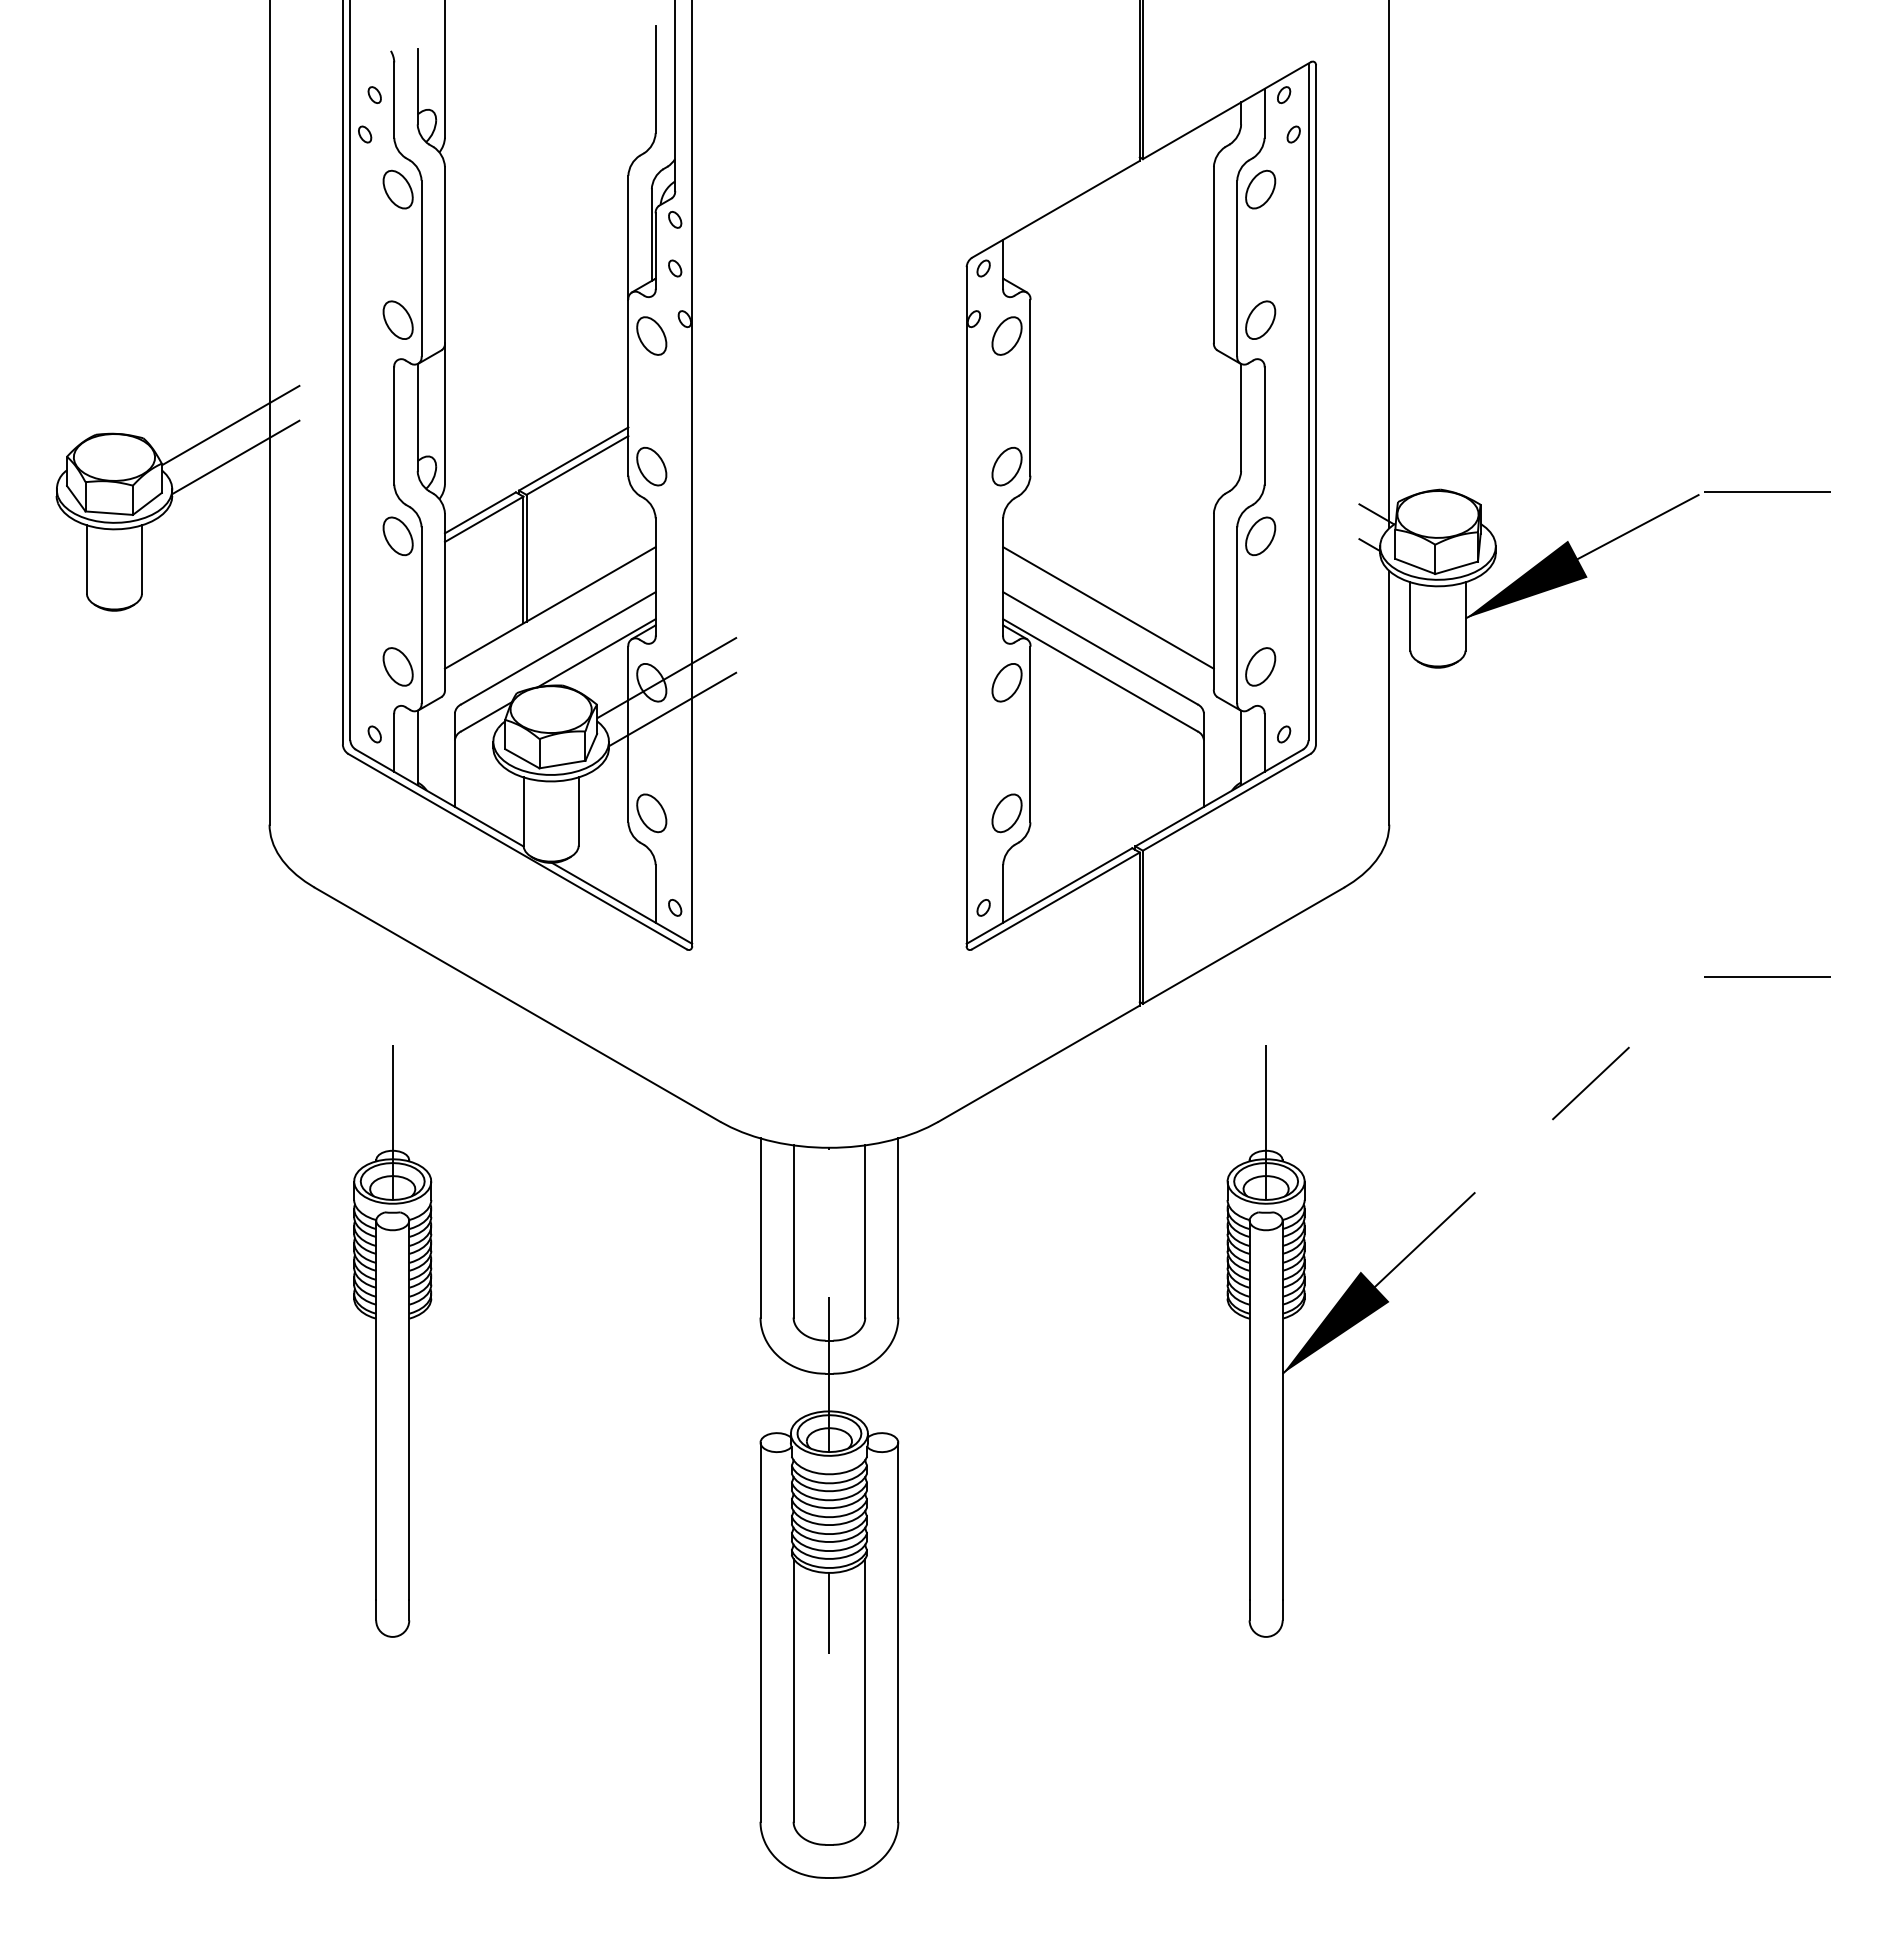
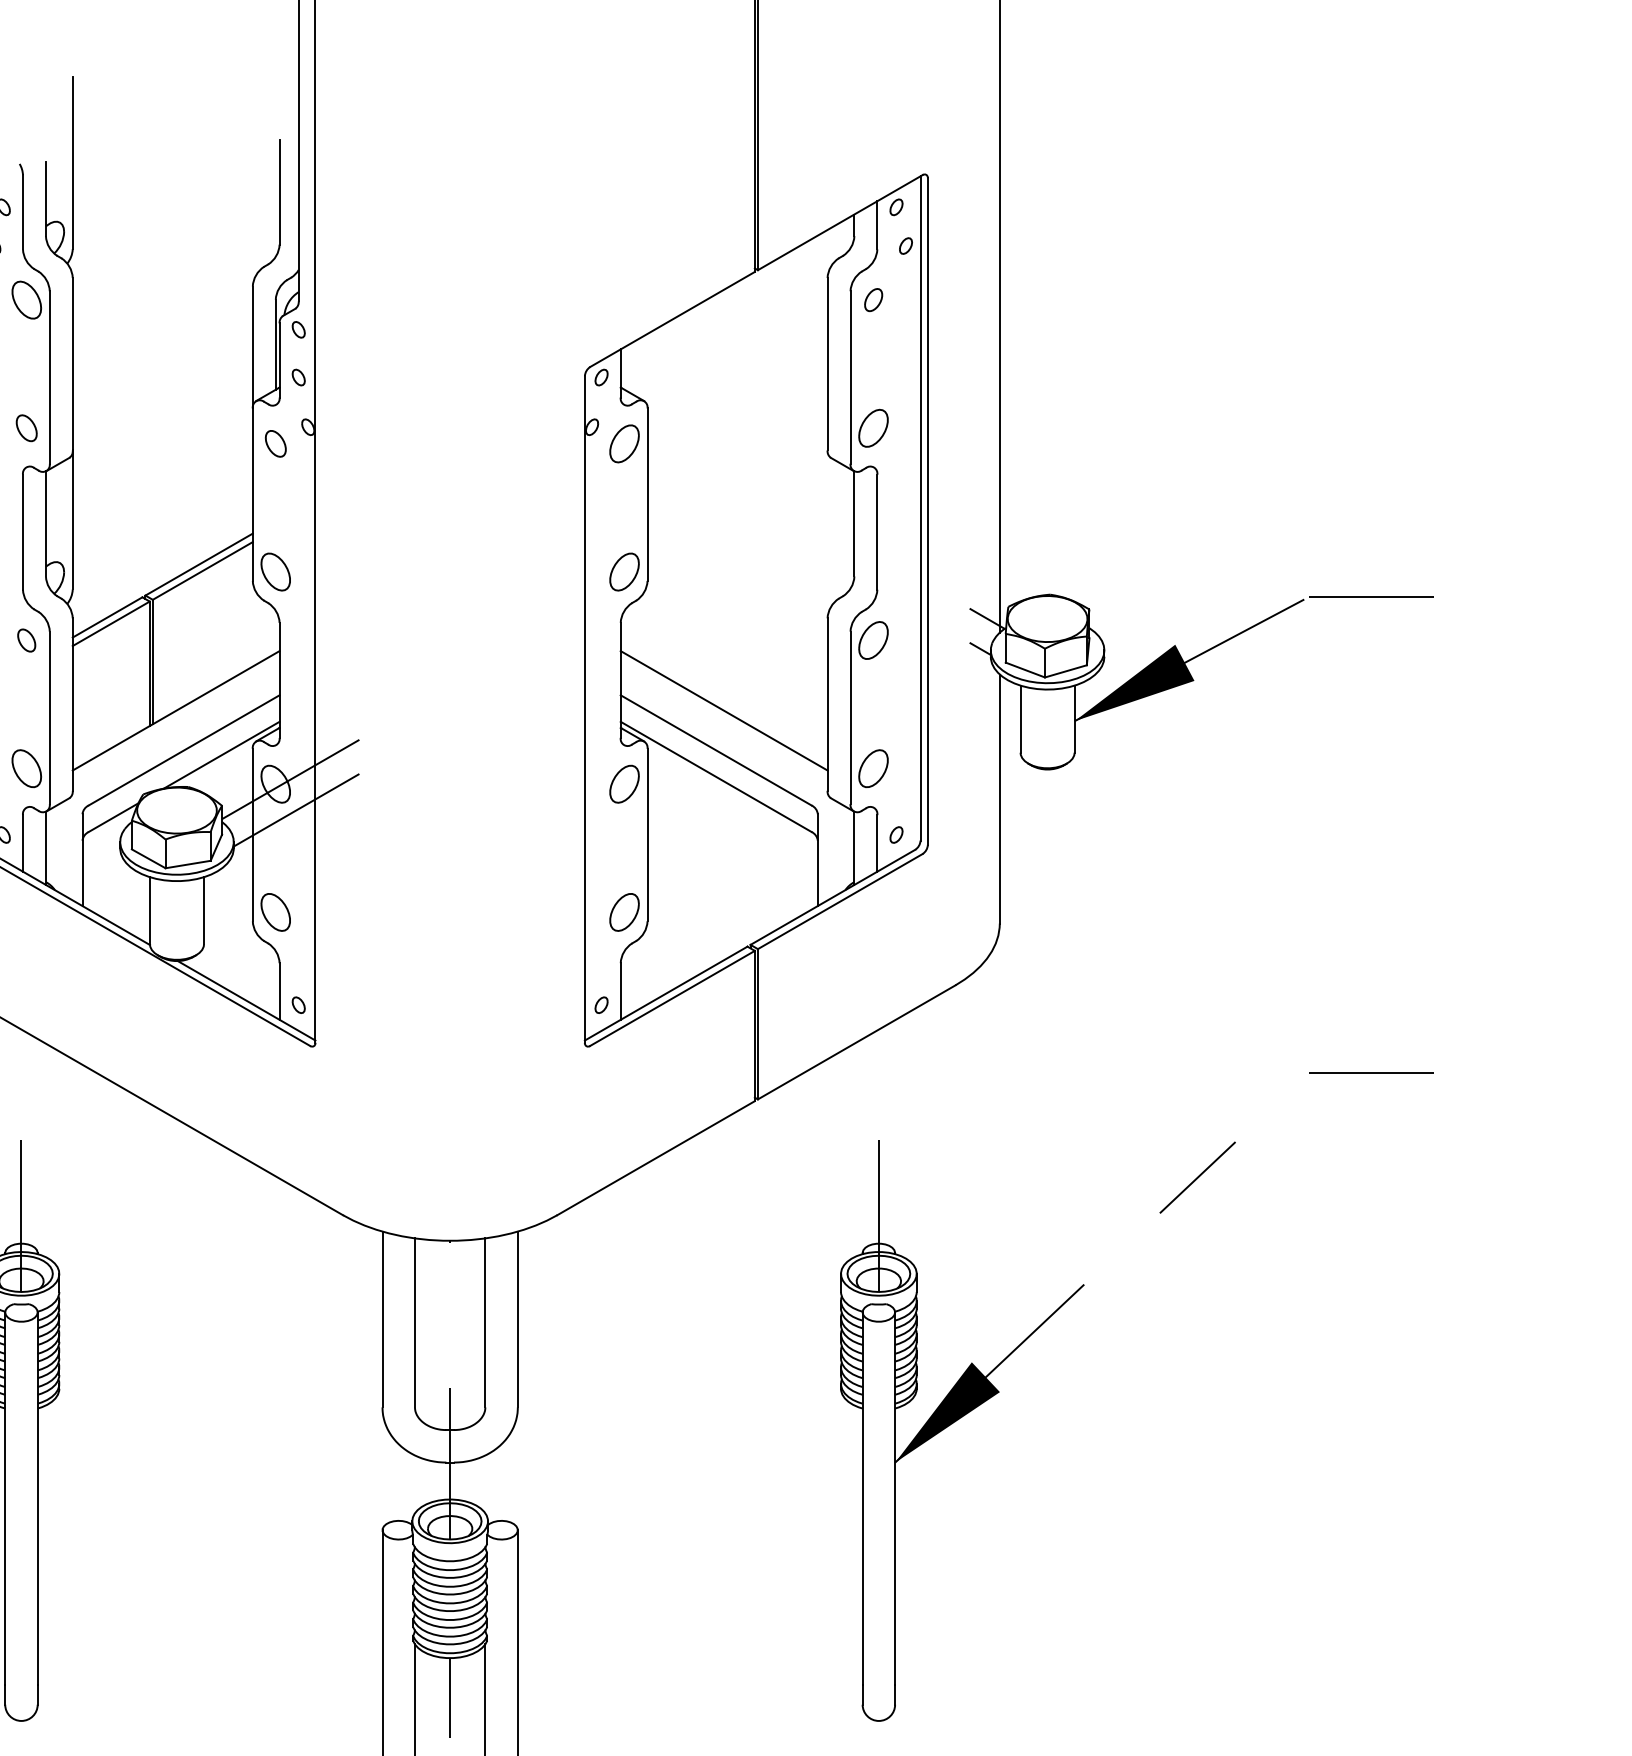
part: (1260, 189) -> (873, 300), size x0.6
part: (397, 319) -> (26, 427), size x0.7
part: (651, 335) -> (275, 443), size x0.7
part: (397, 536) -> (26, 640), size x0.6

